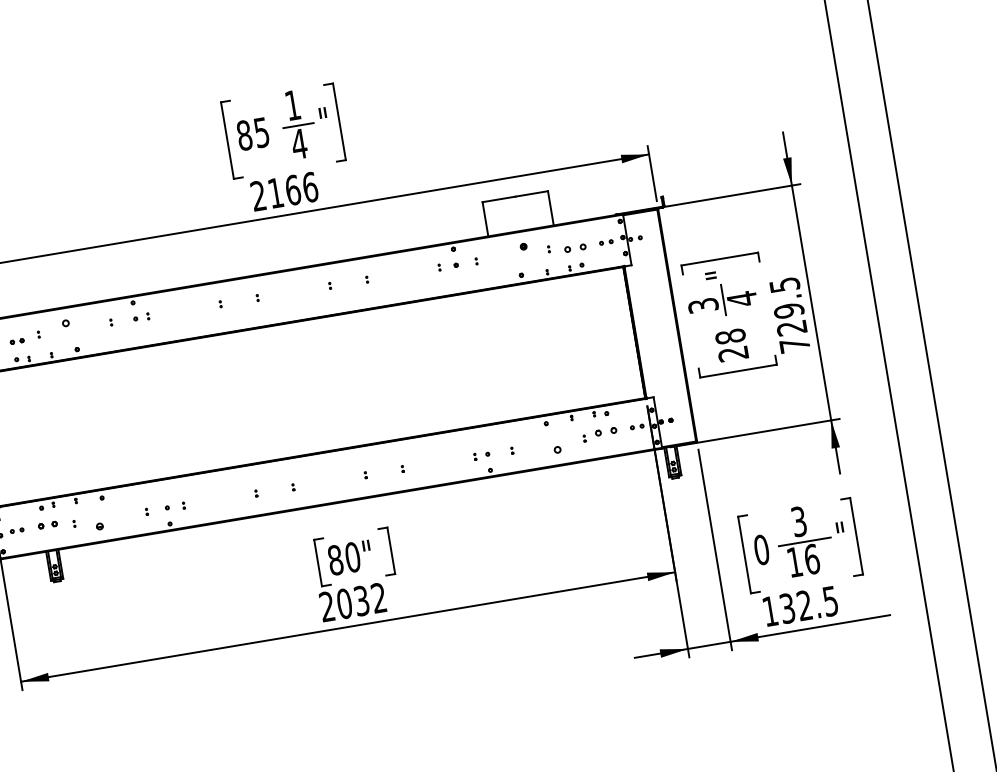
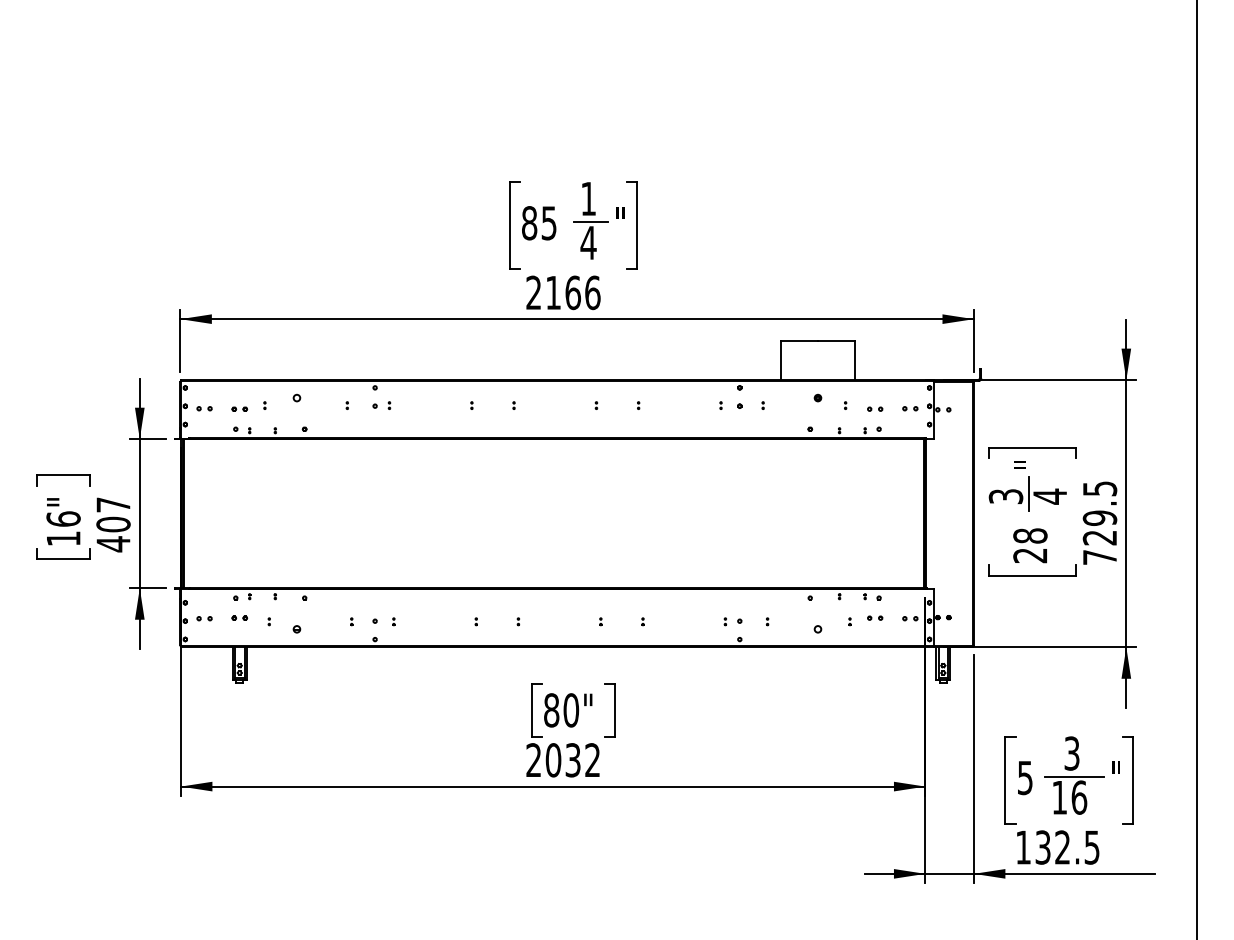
part: (575, 247) -> (875, 408), size x0.62
part: (606, 431) -> (875, 617), size x0.62
part: (47, 524) -> (239, 617), size x0.71
text: (761, 549) -> (1025, 777), 0 -> 5

